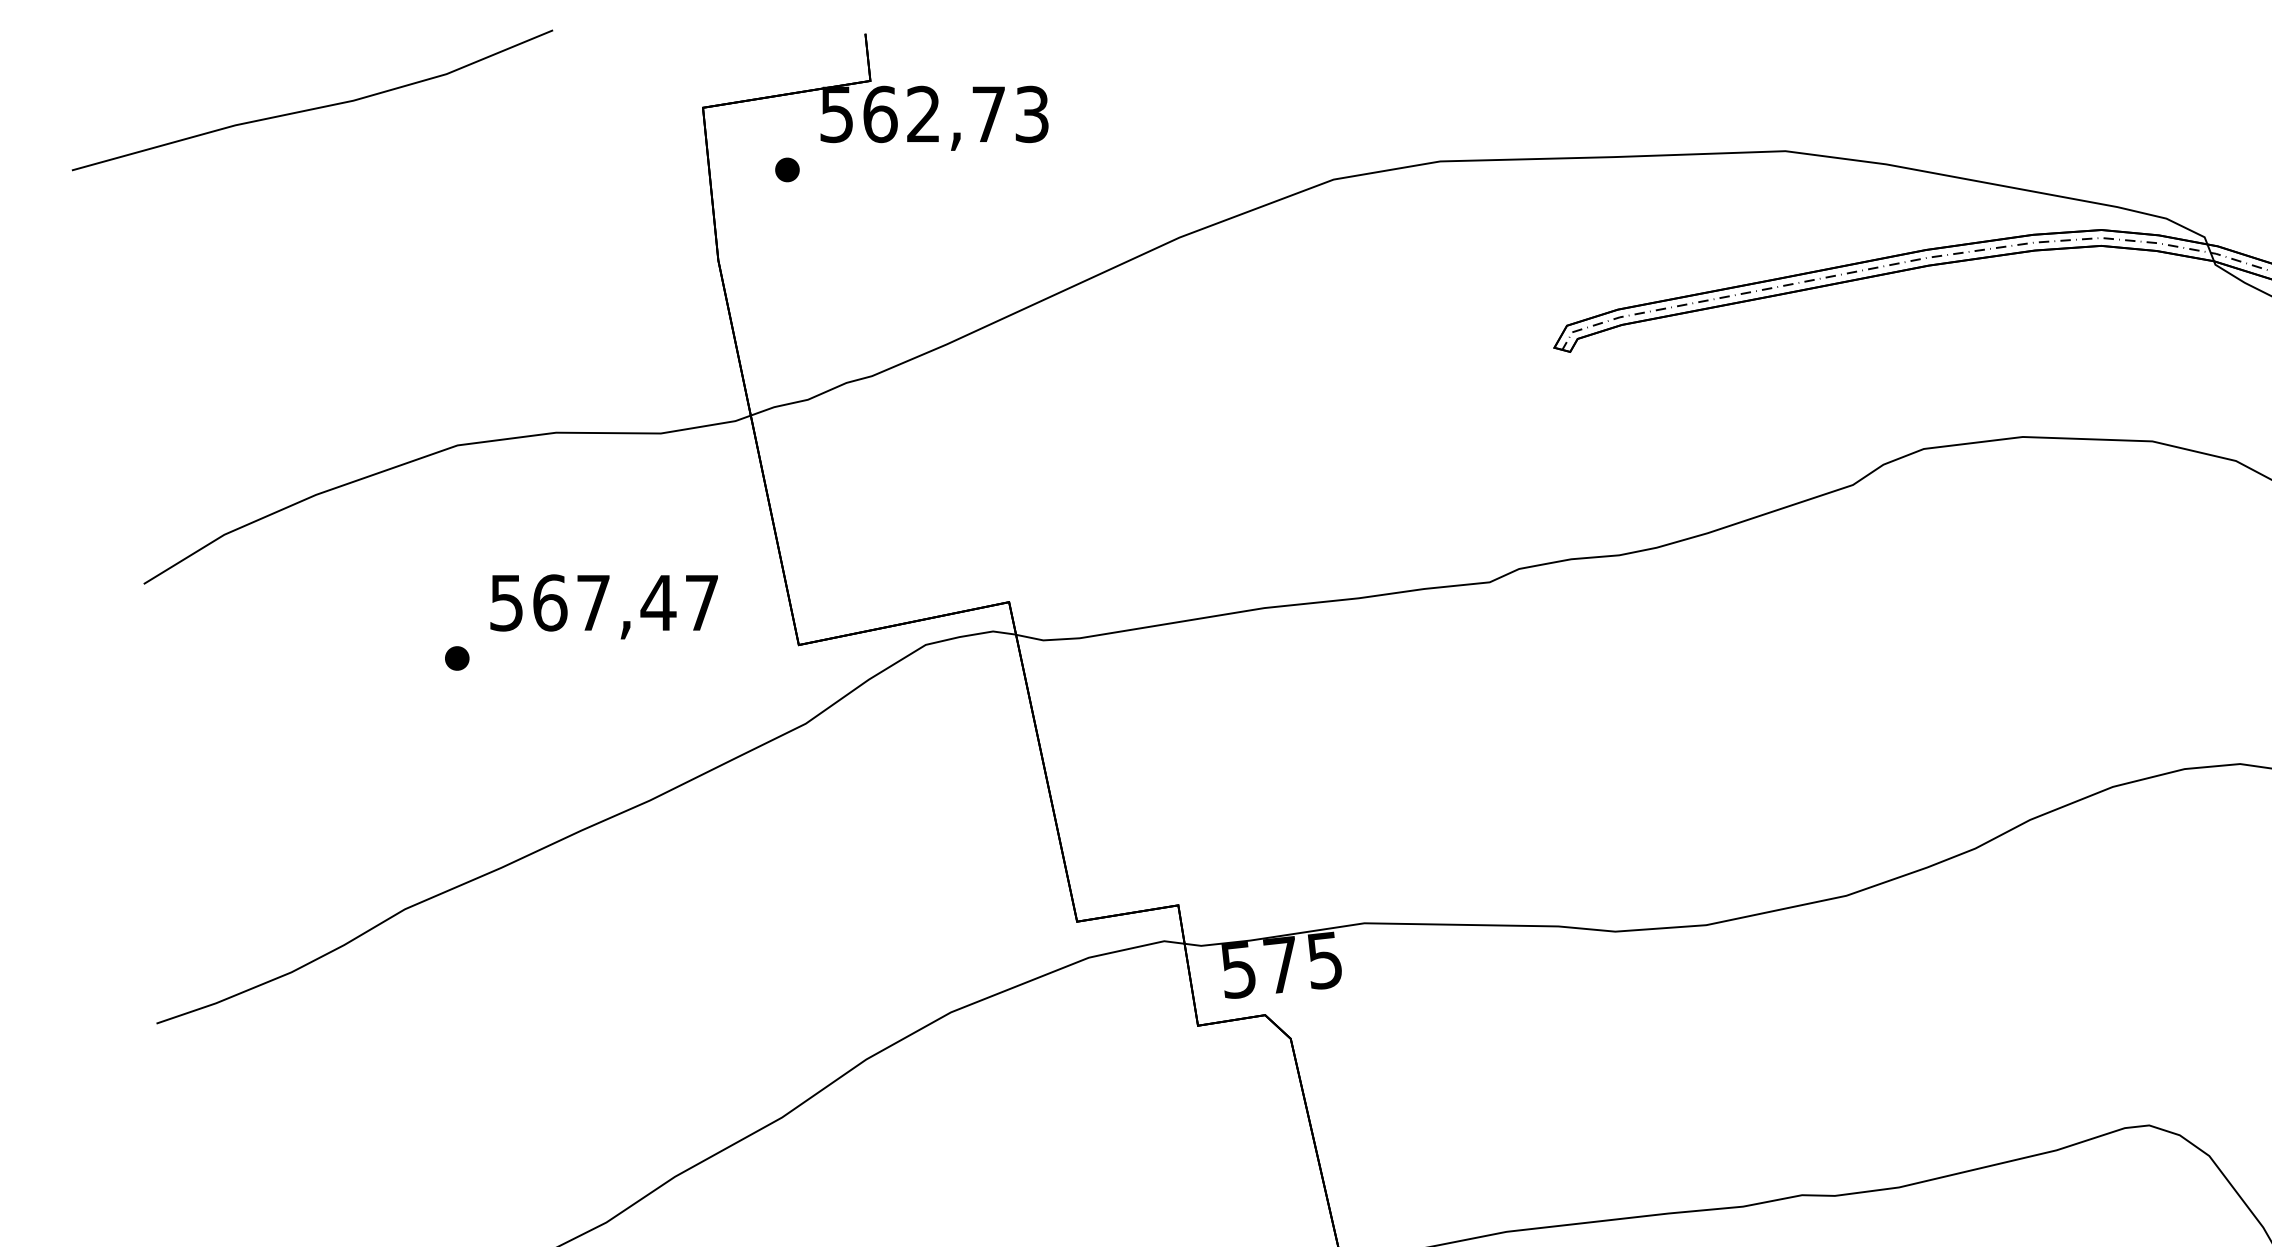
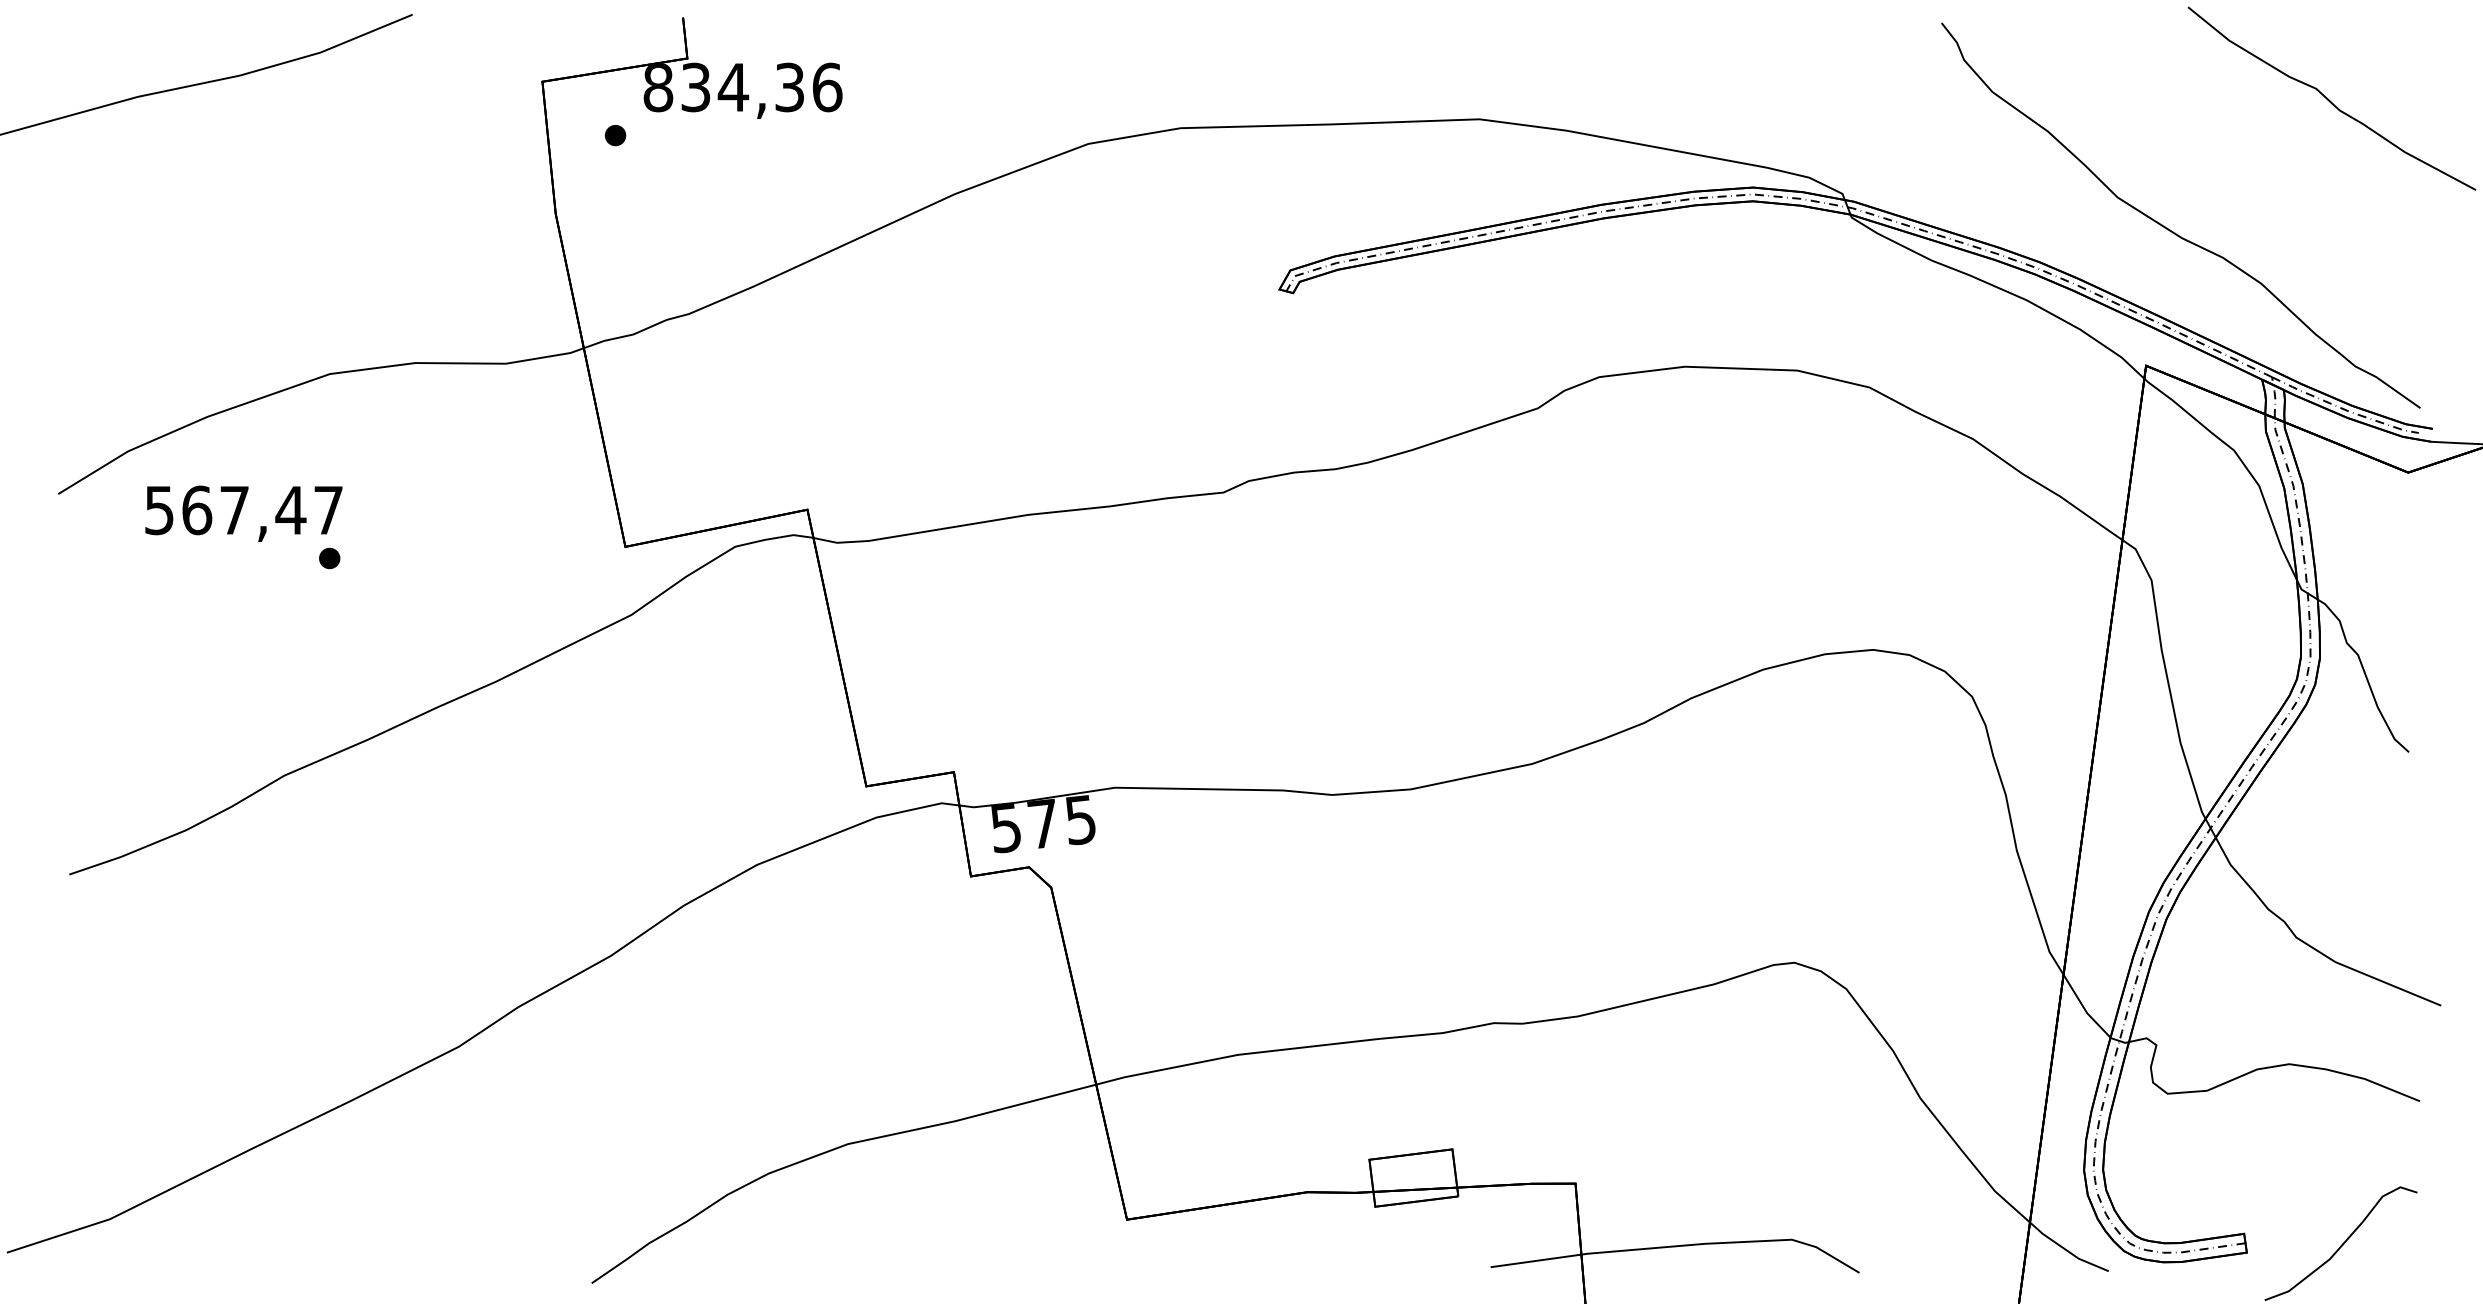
text: (934, 114) -> (742, 87), 562,73 -> 834,36
text: (603, 606) -> (243, 513), moved

